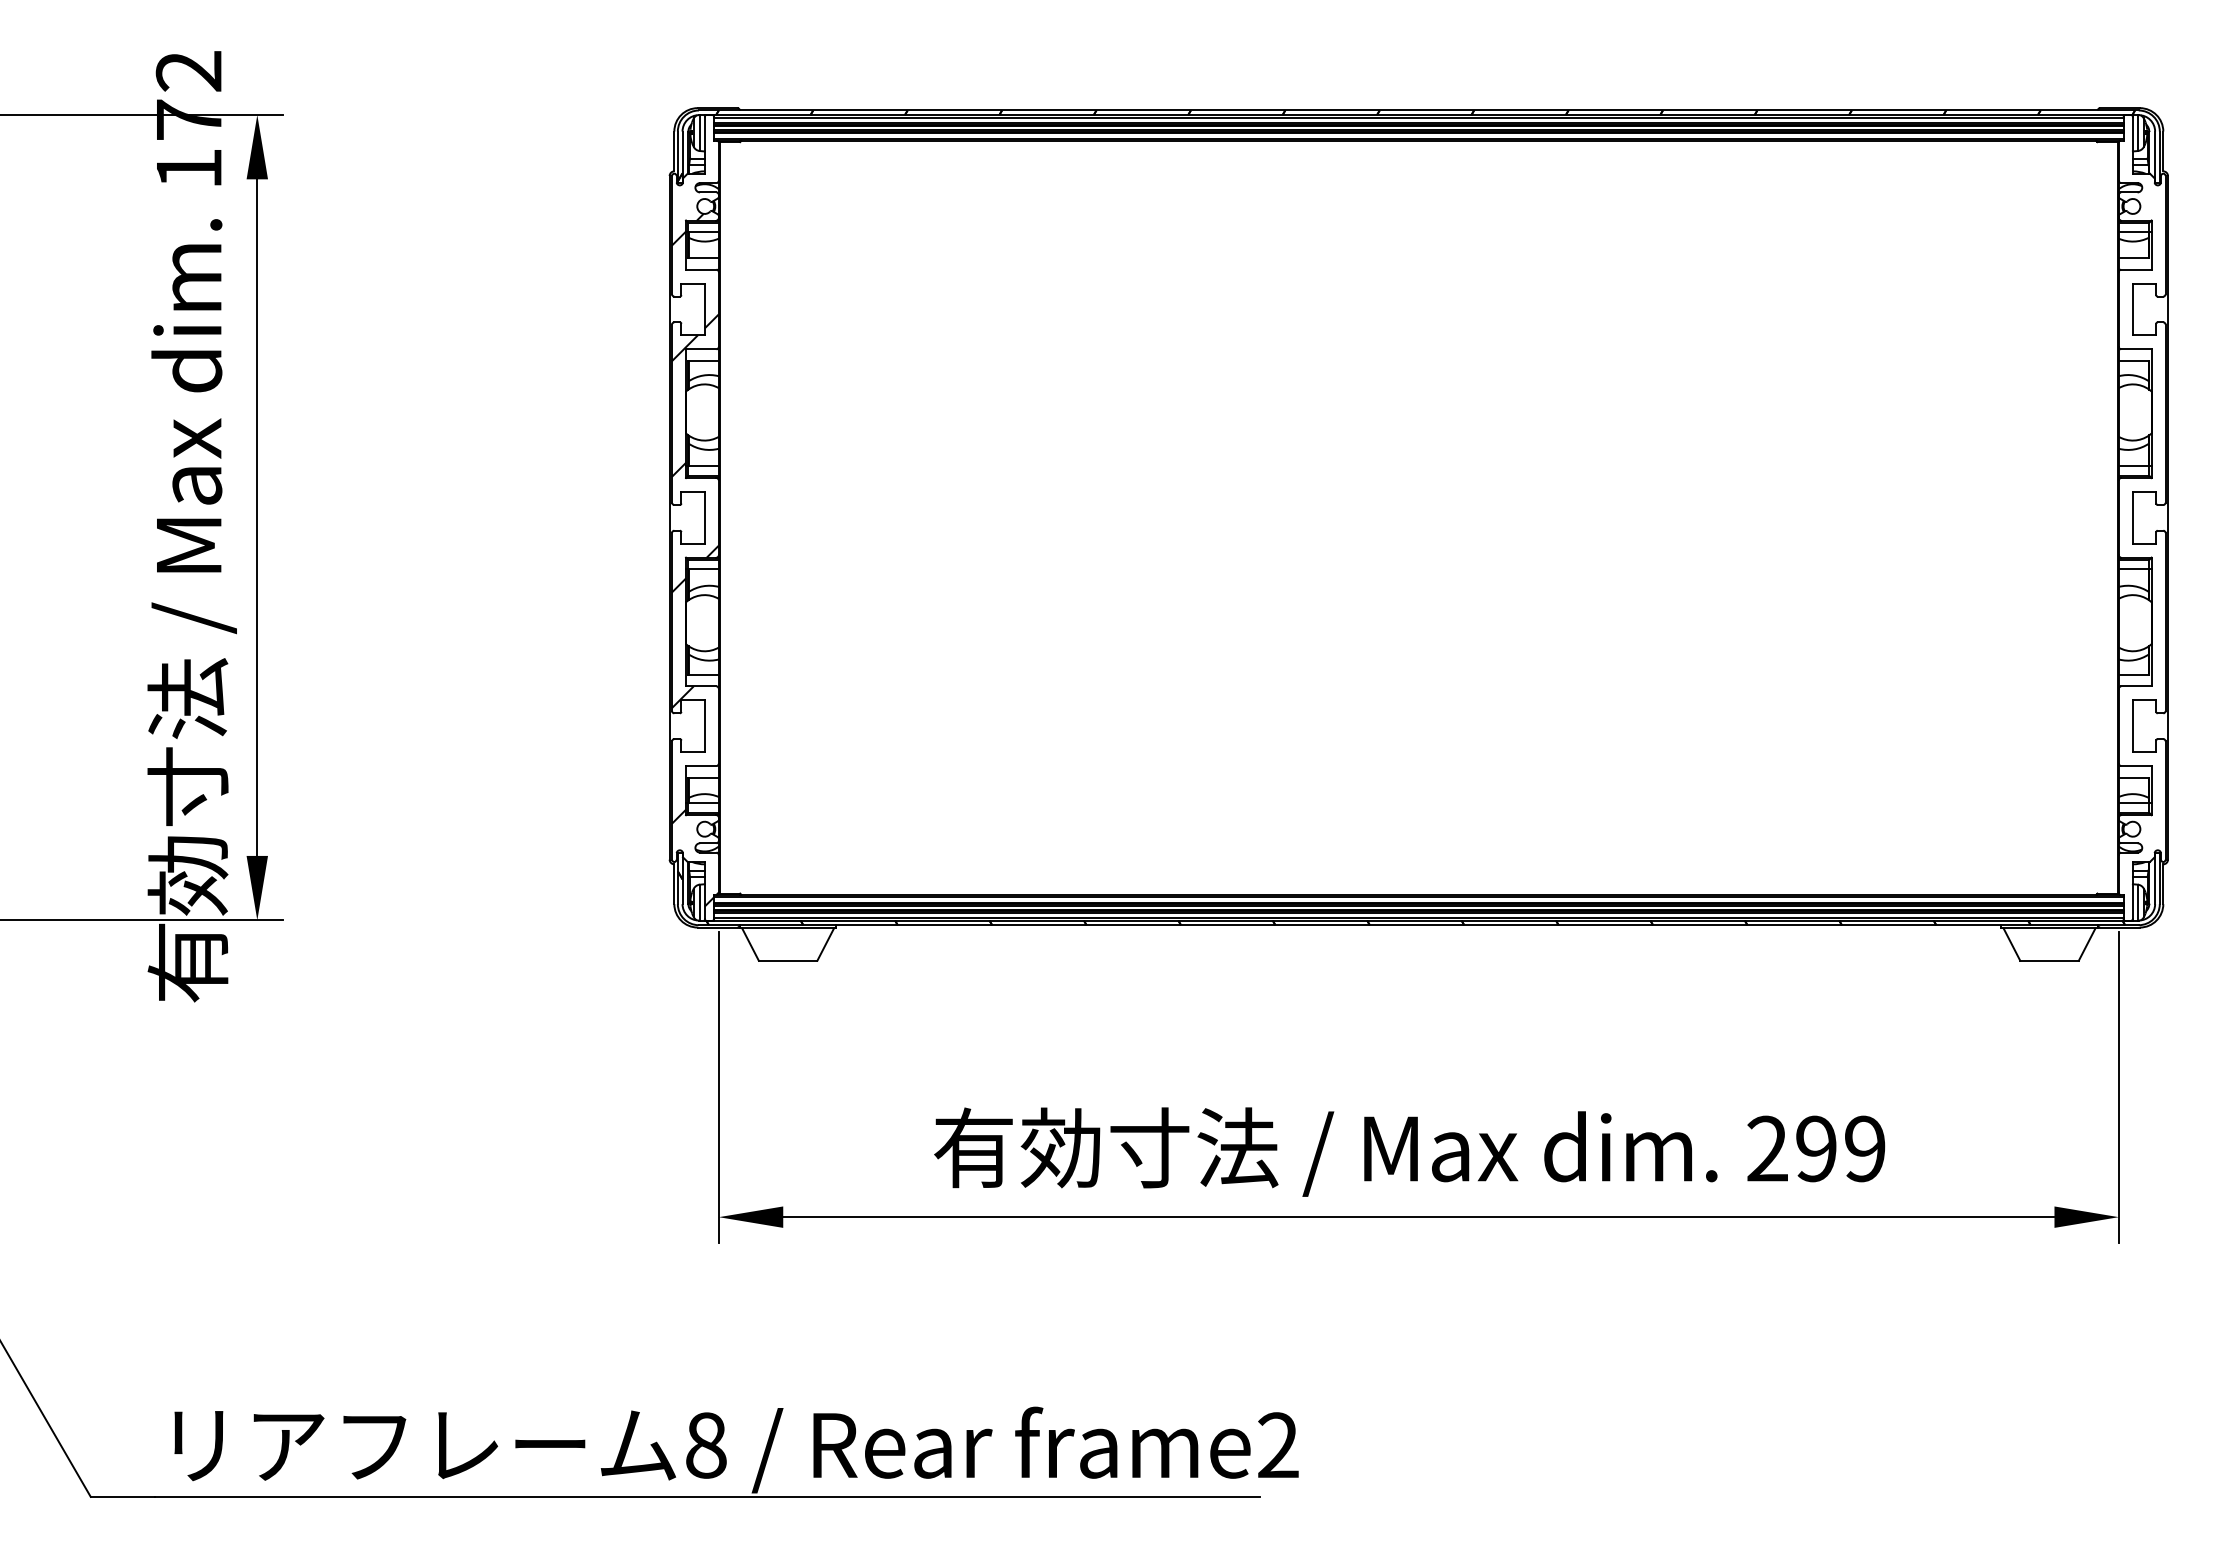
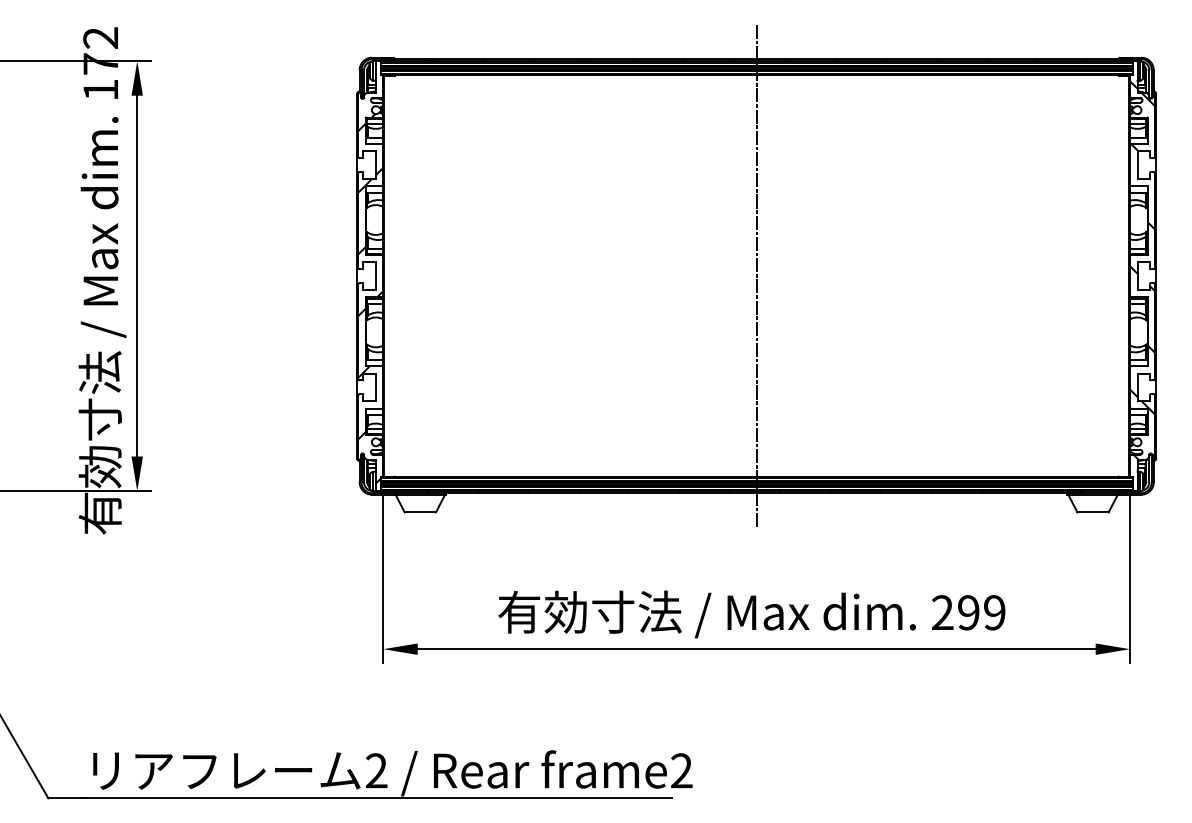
hatch: (2142, 507) -> (1142, 270), added
line: (1418, 516) -> (756, 275), added
text: (705, 1444) -> (376, 770), 8 -> 2

